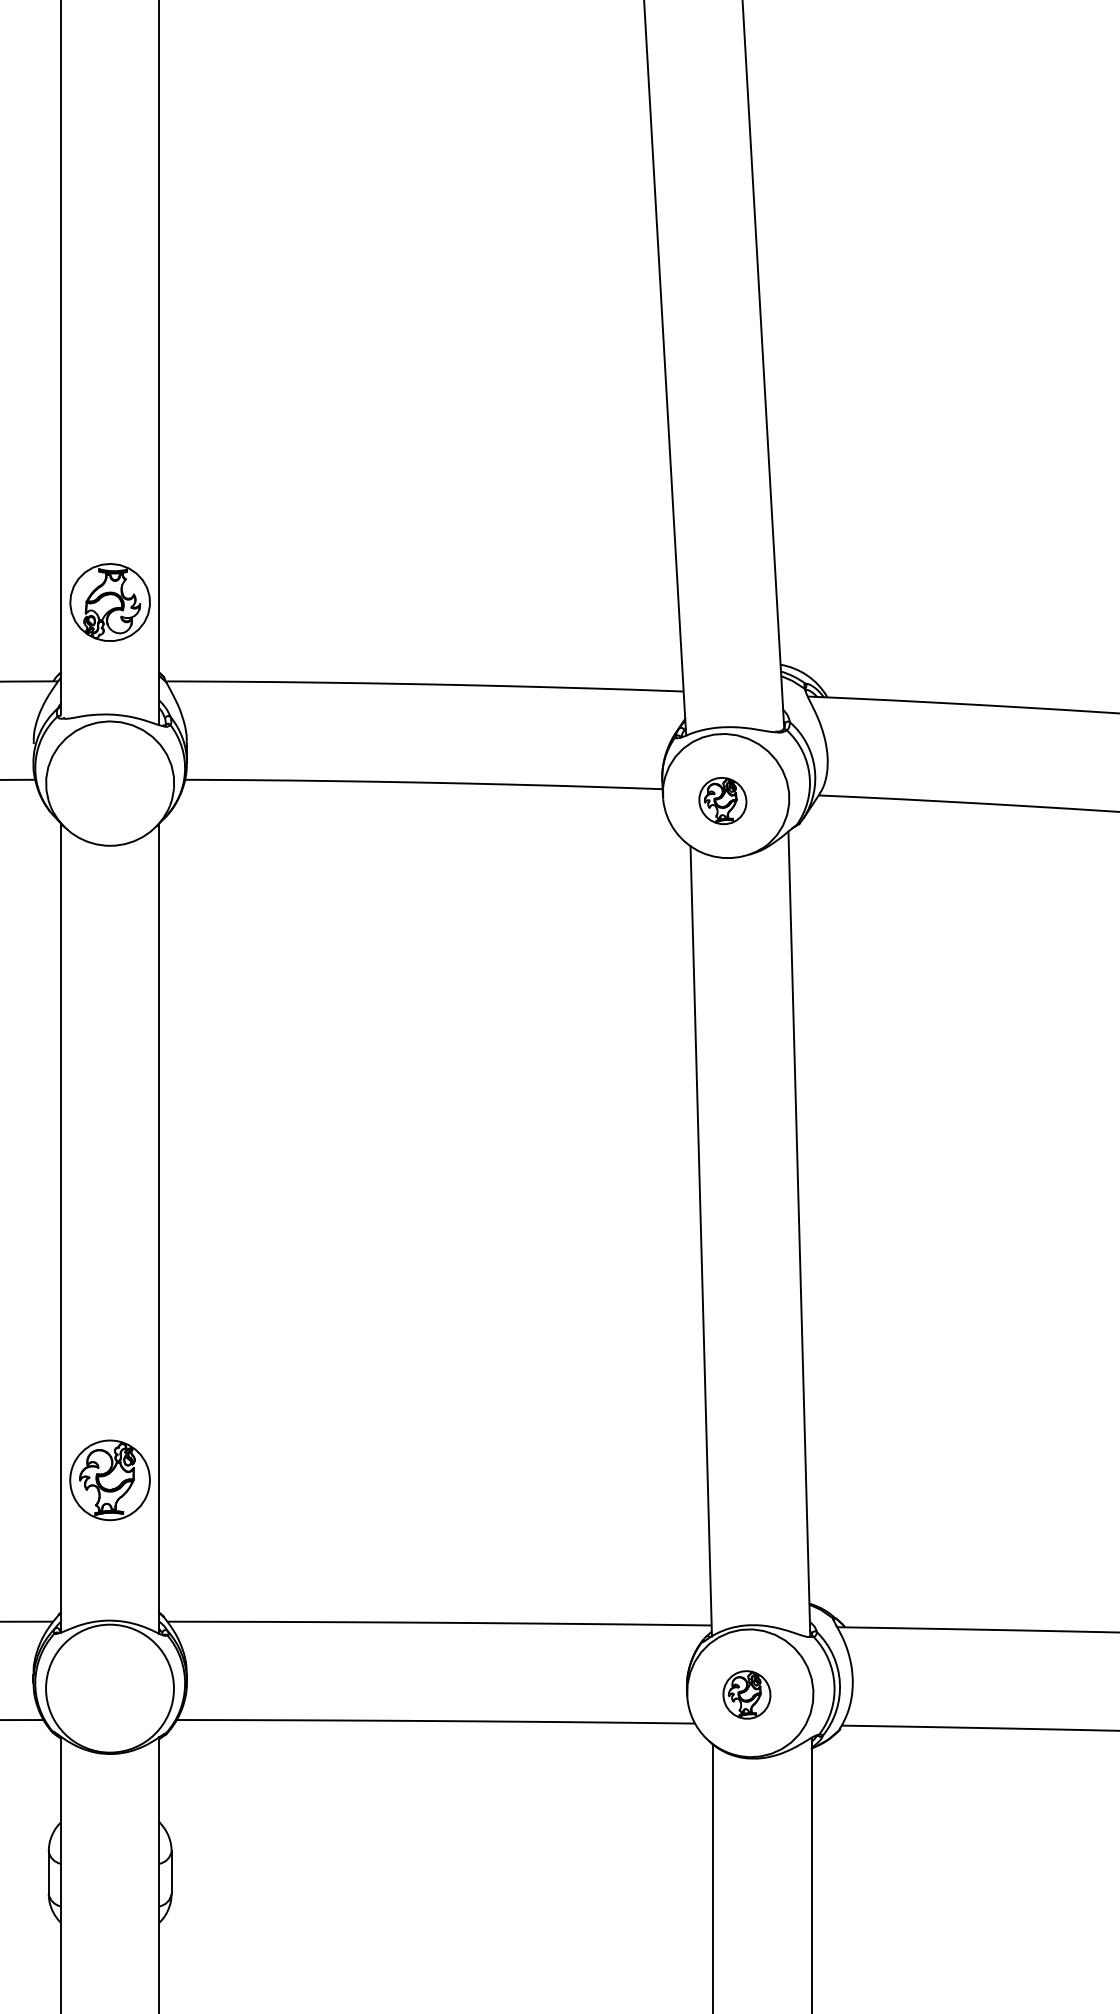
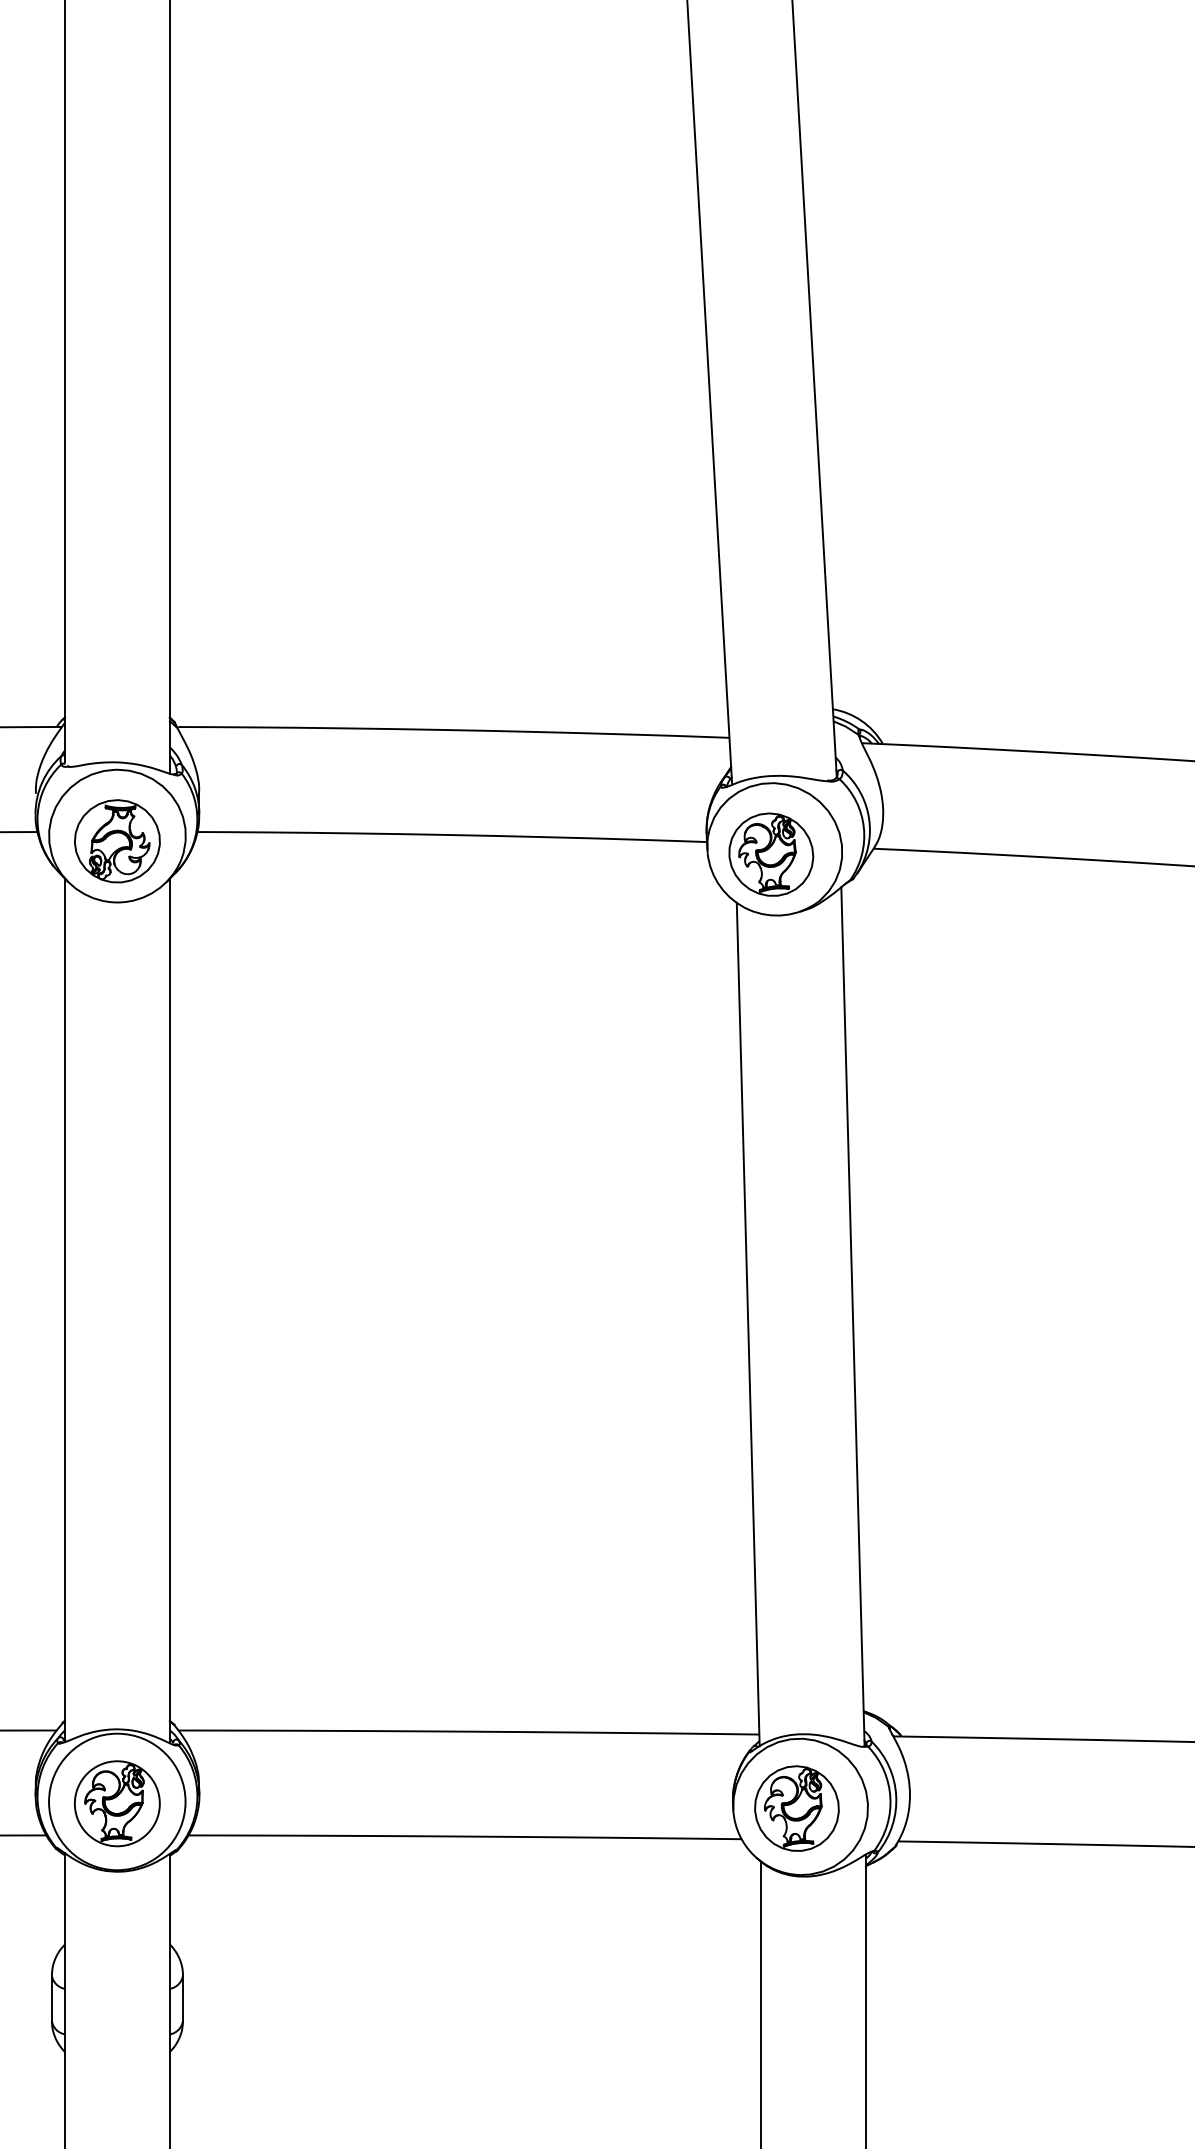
part: (109, 602) -> (116, 841), moved
part: (722, 800) -> (770, 854), size x1.67
part: (109, 1480) -> (116, 1803), moved
part: (746, 1694) -> (796, 1808), size x1.67

